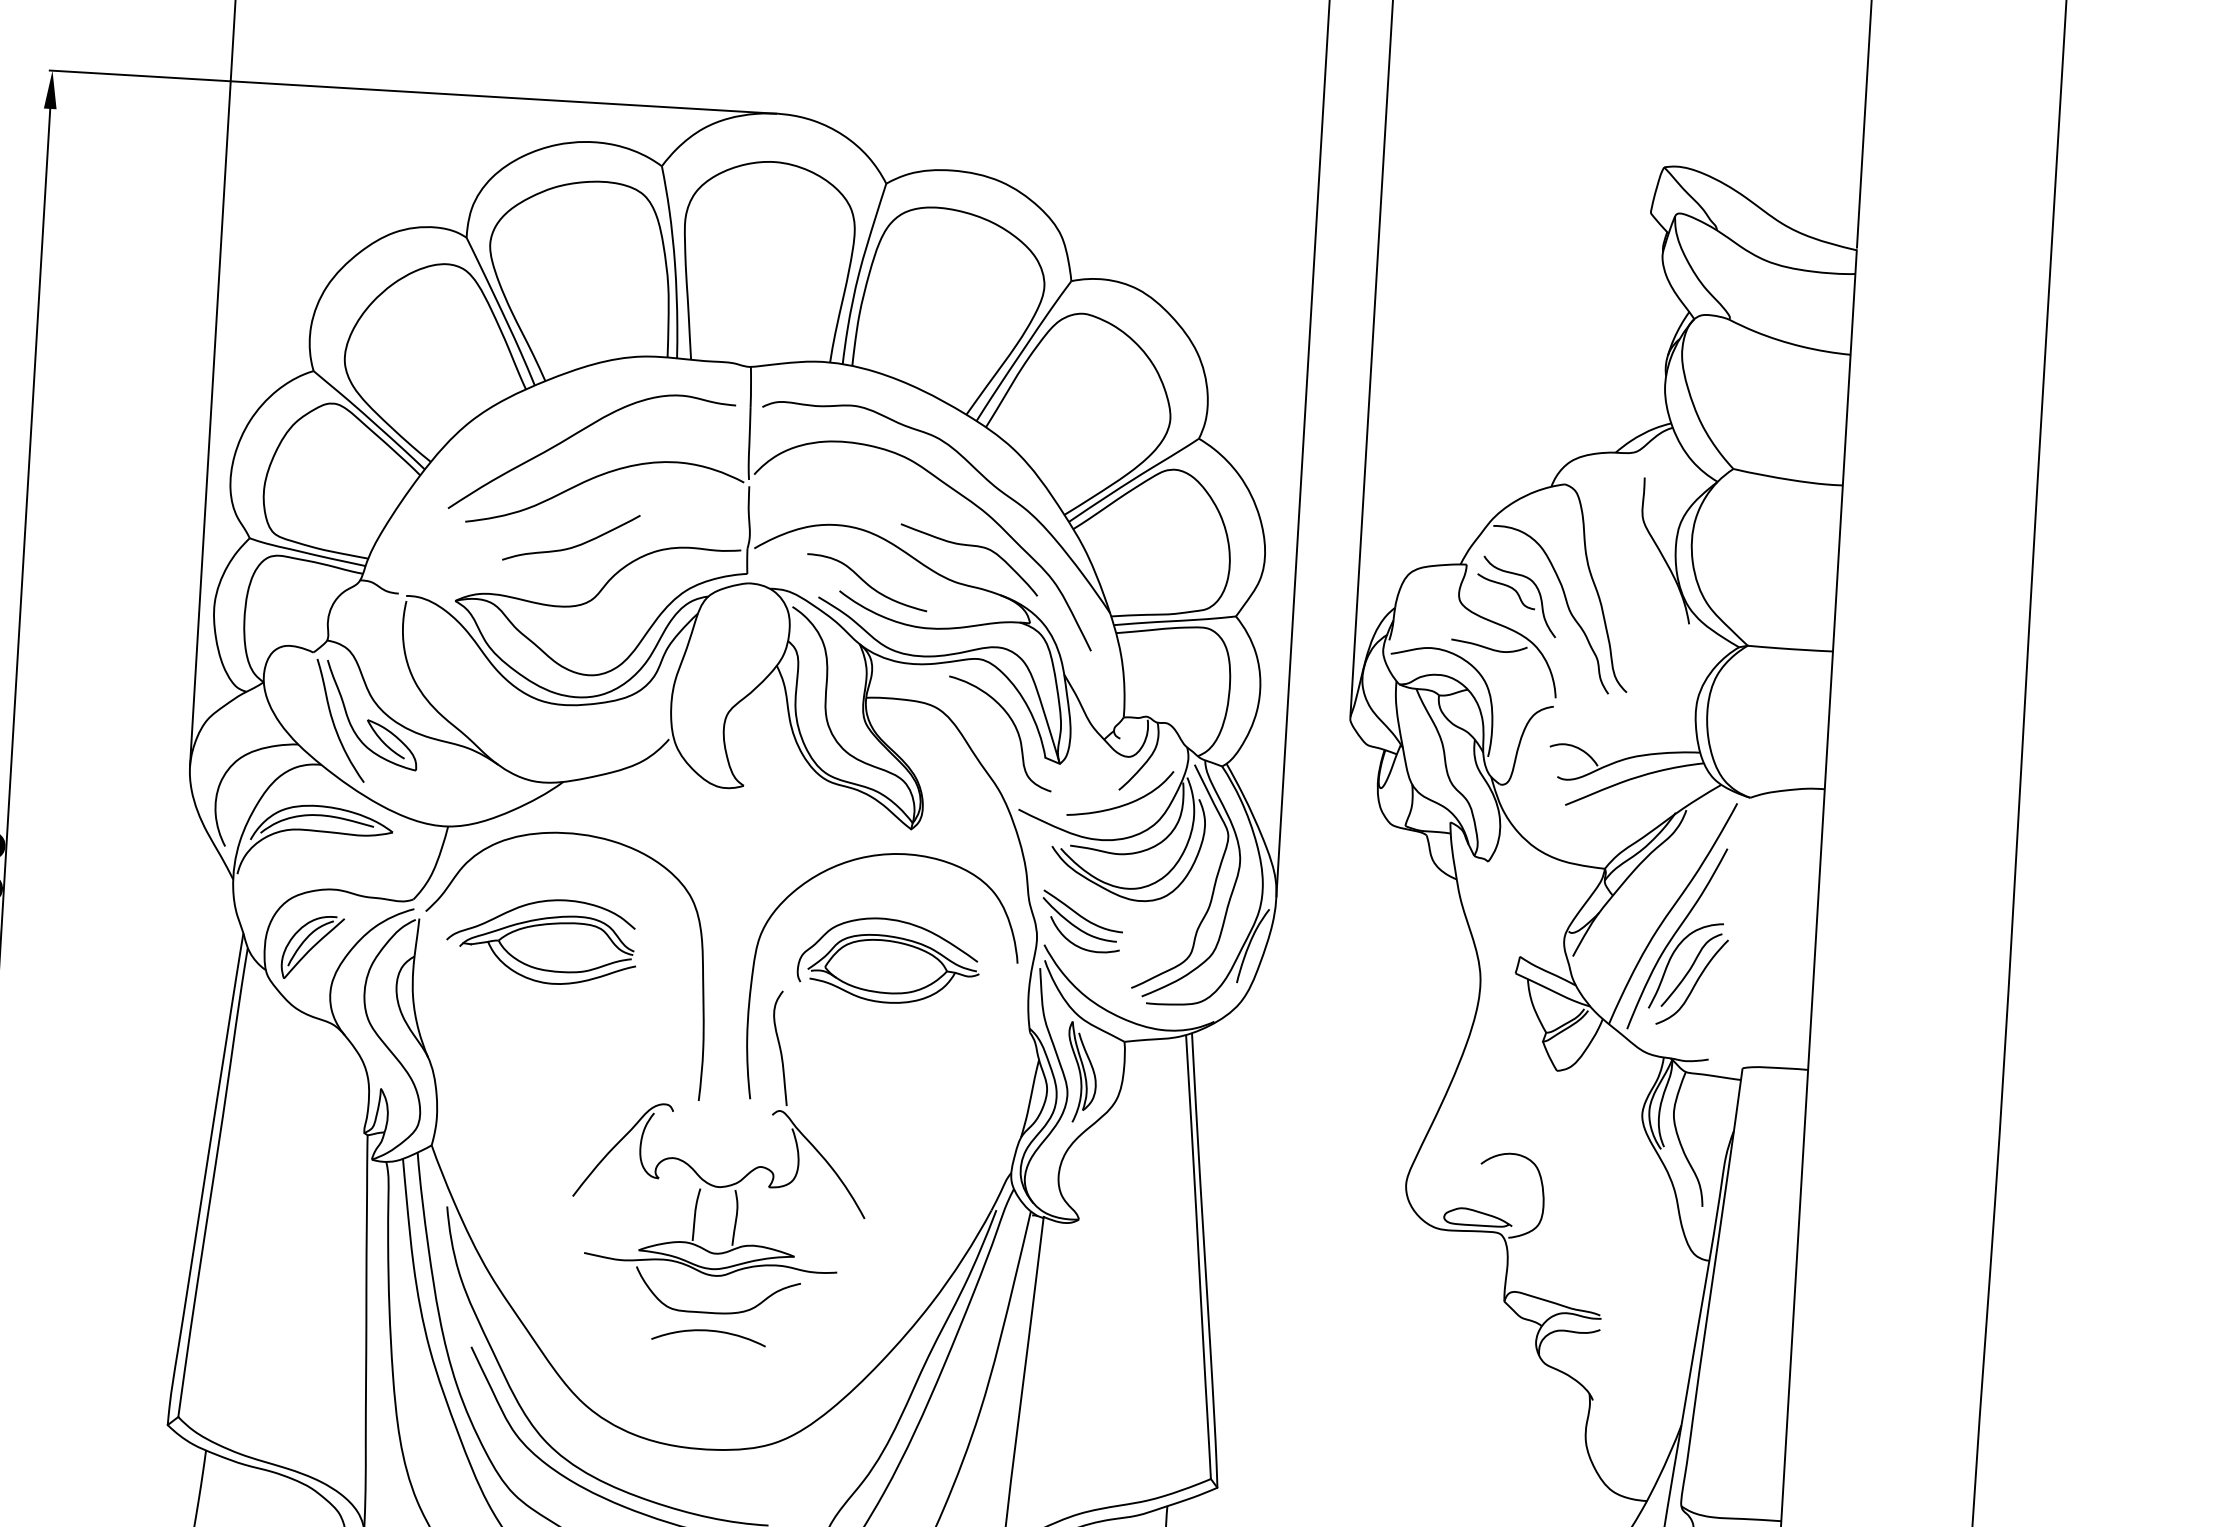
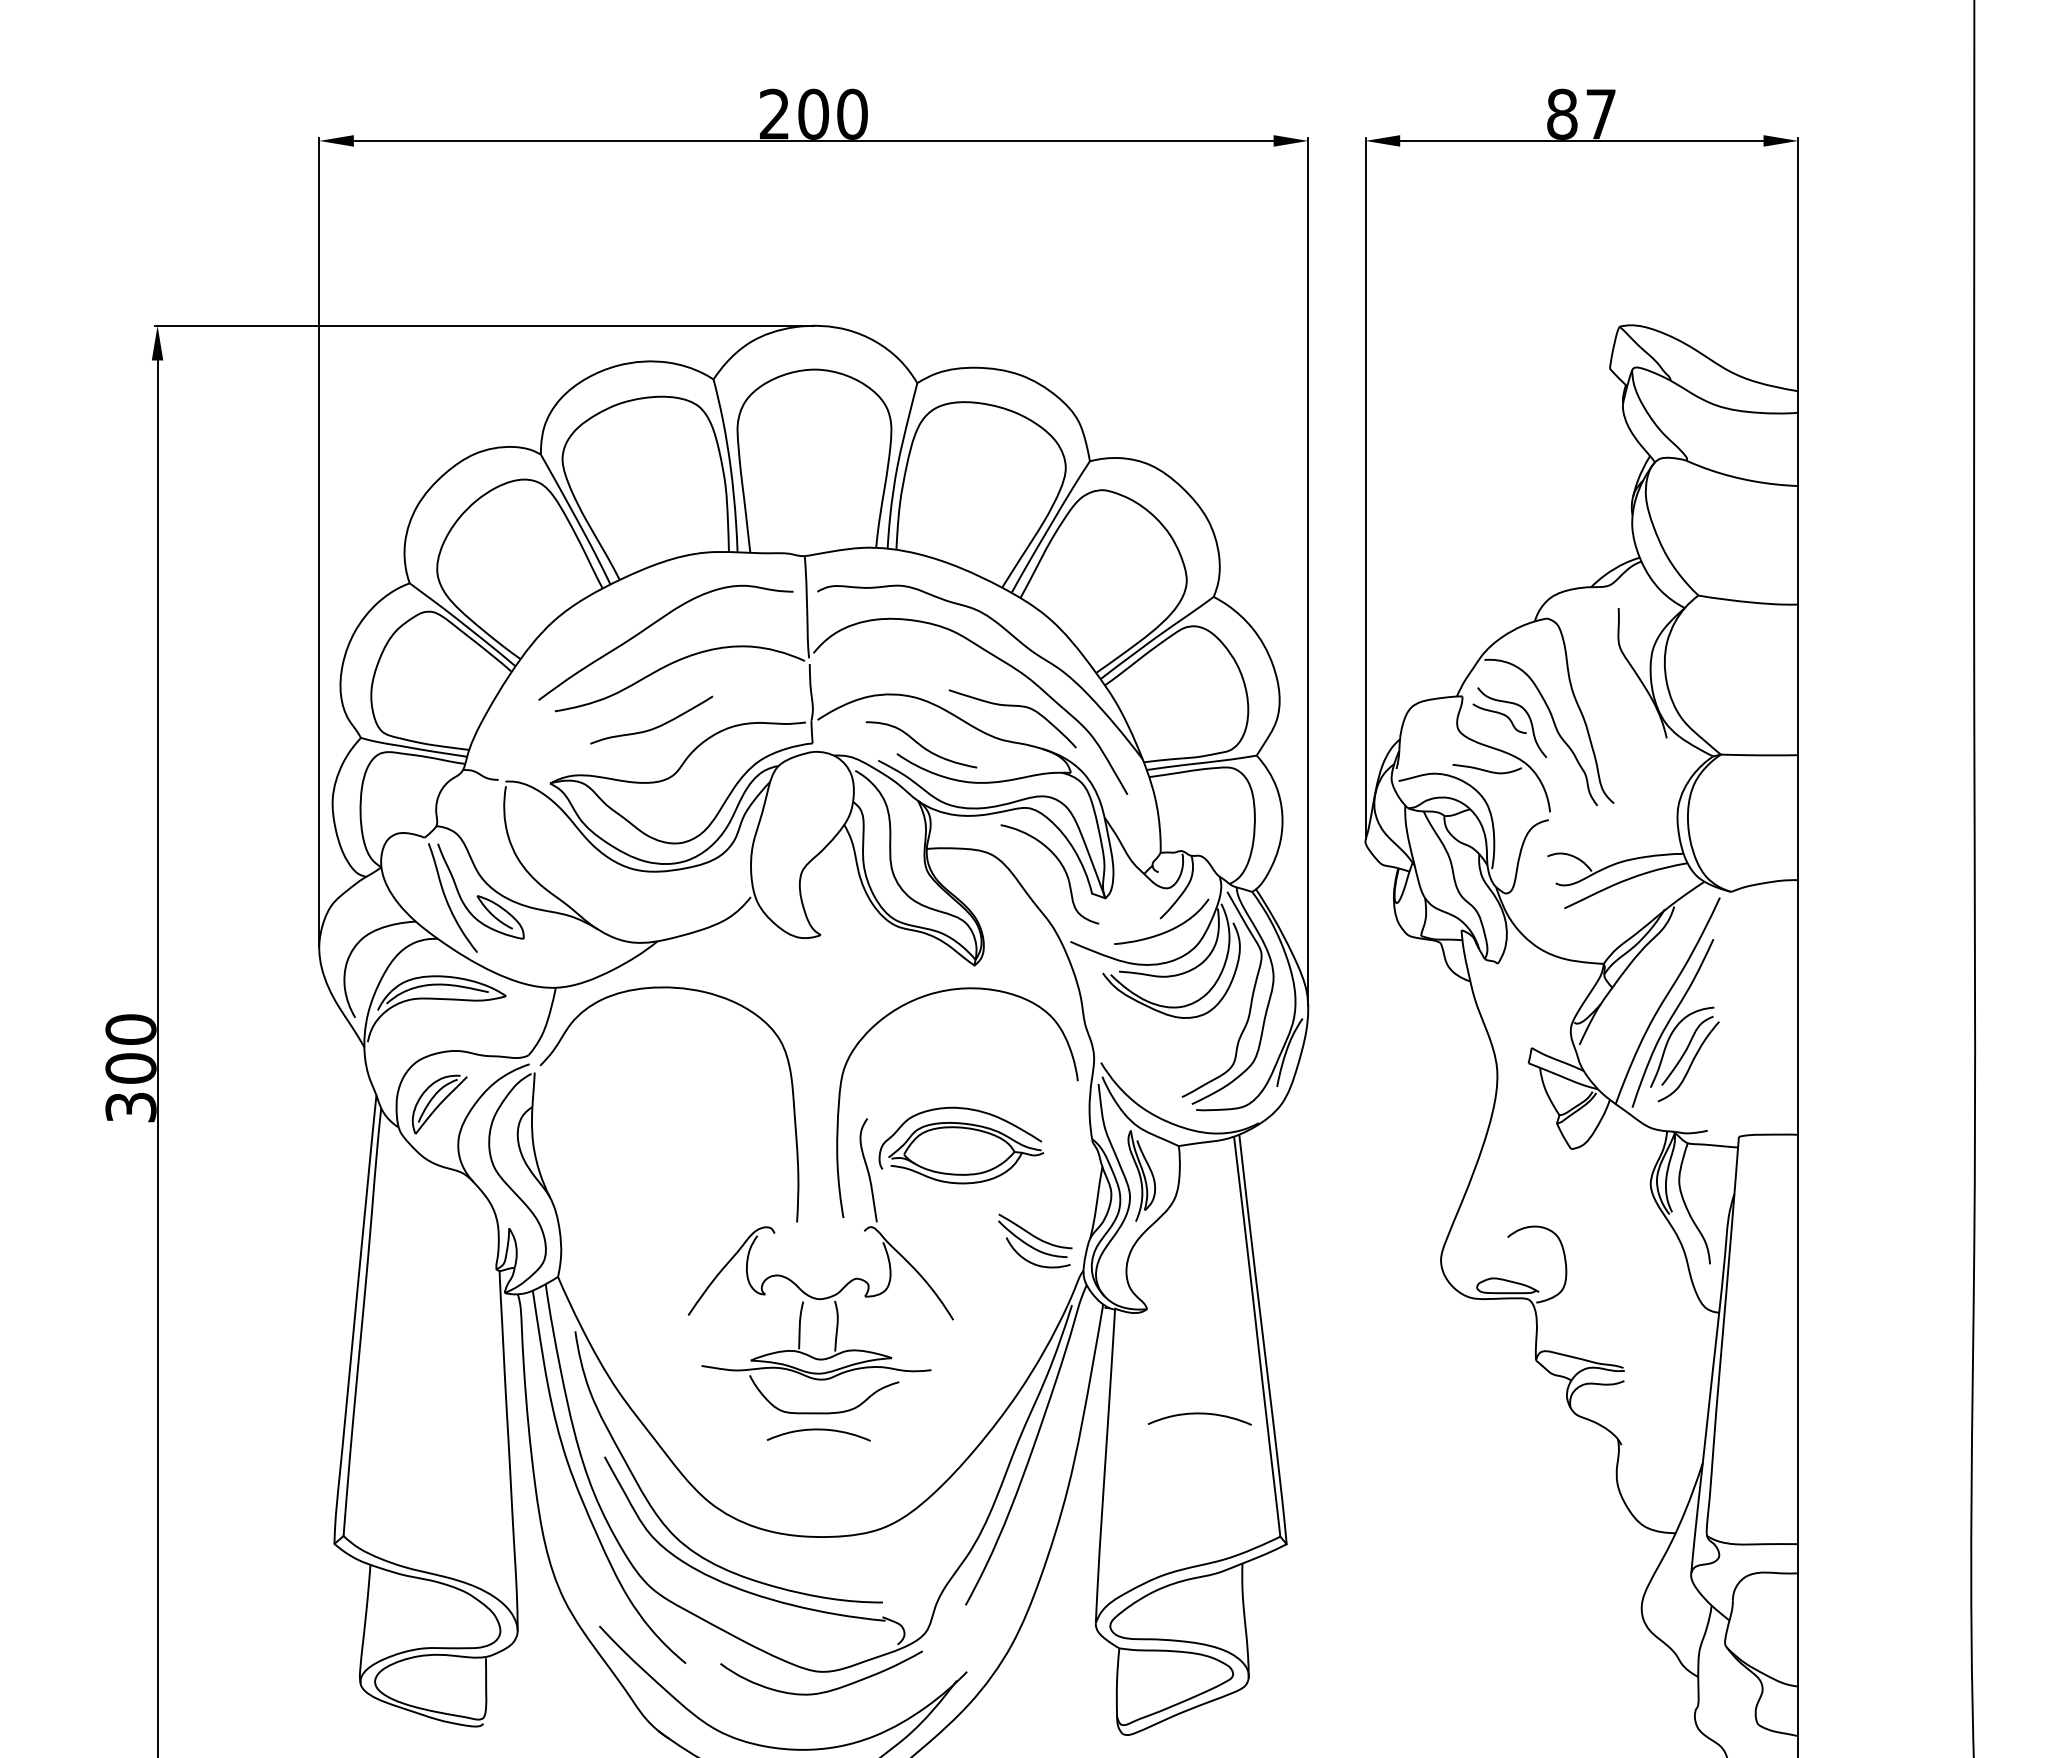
part: (1082, 921) -> (1035, 1240), moved
part: (538, 926) -> (642, 1073), removed
part: (888, 960) -> (961, 1145), moved
curve: (1129, 1339) -> (1199, 1414), added

